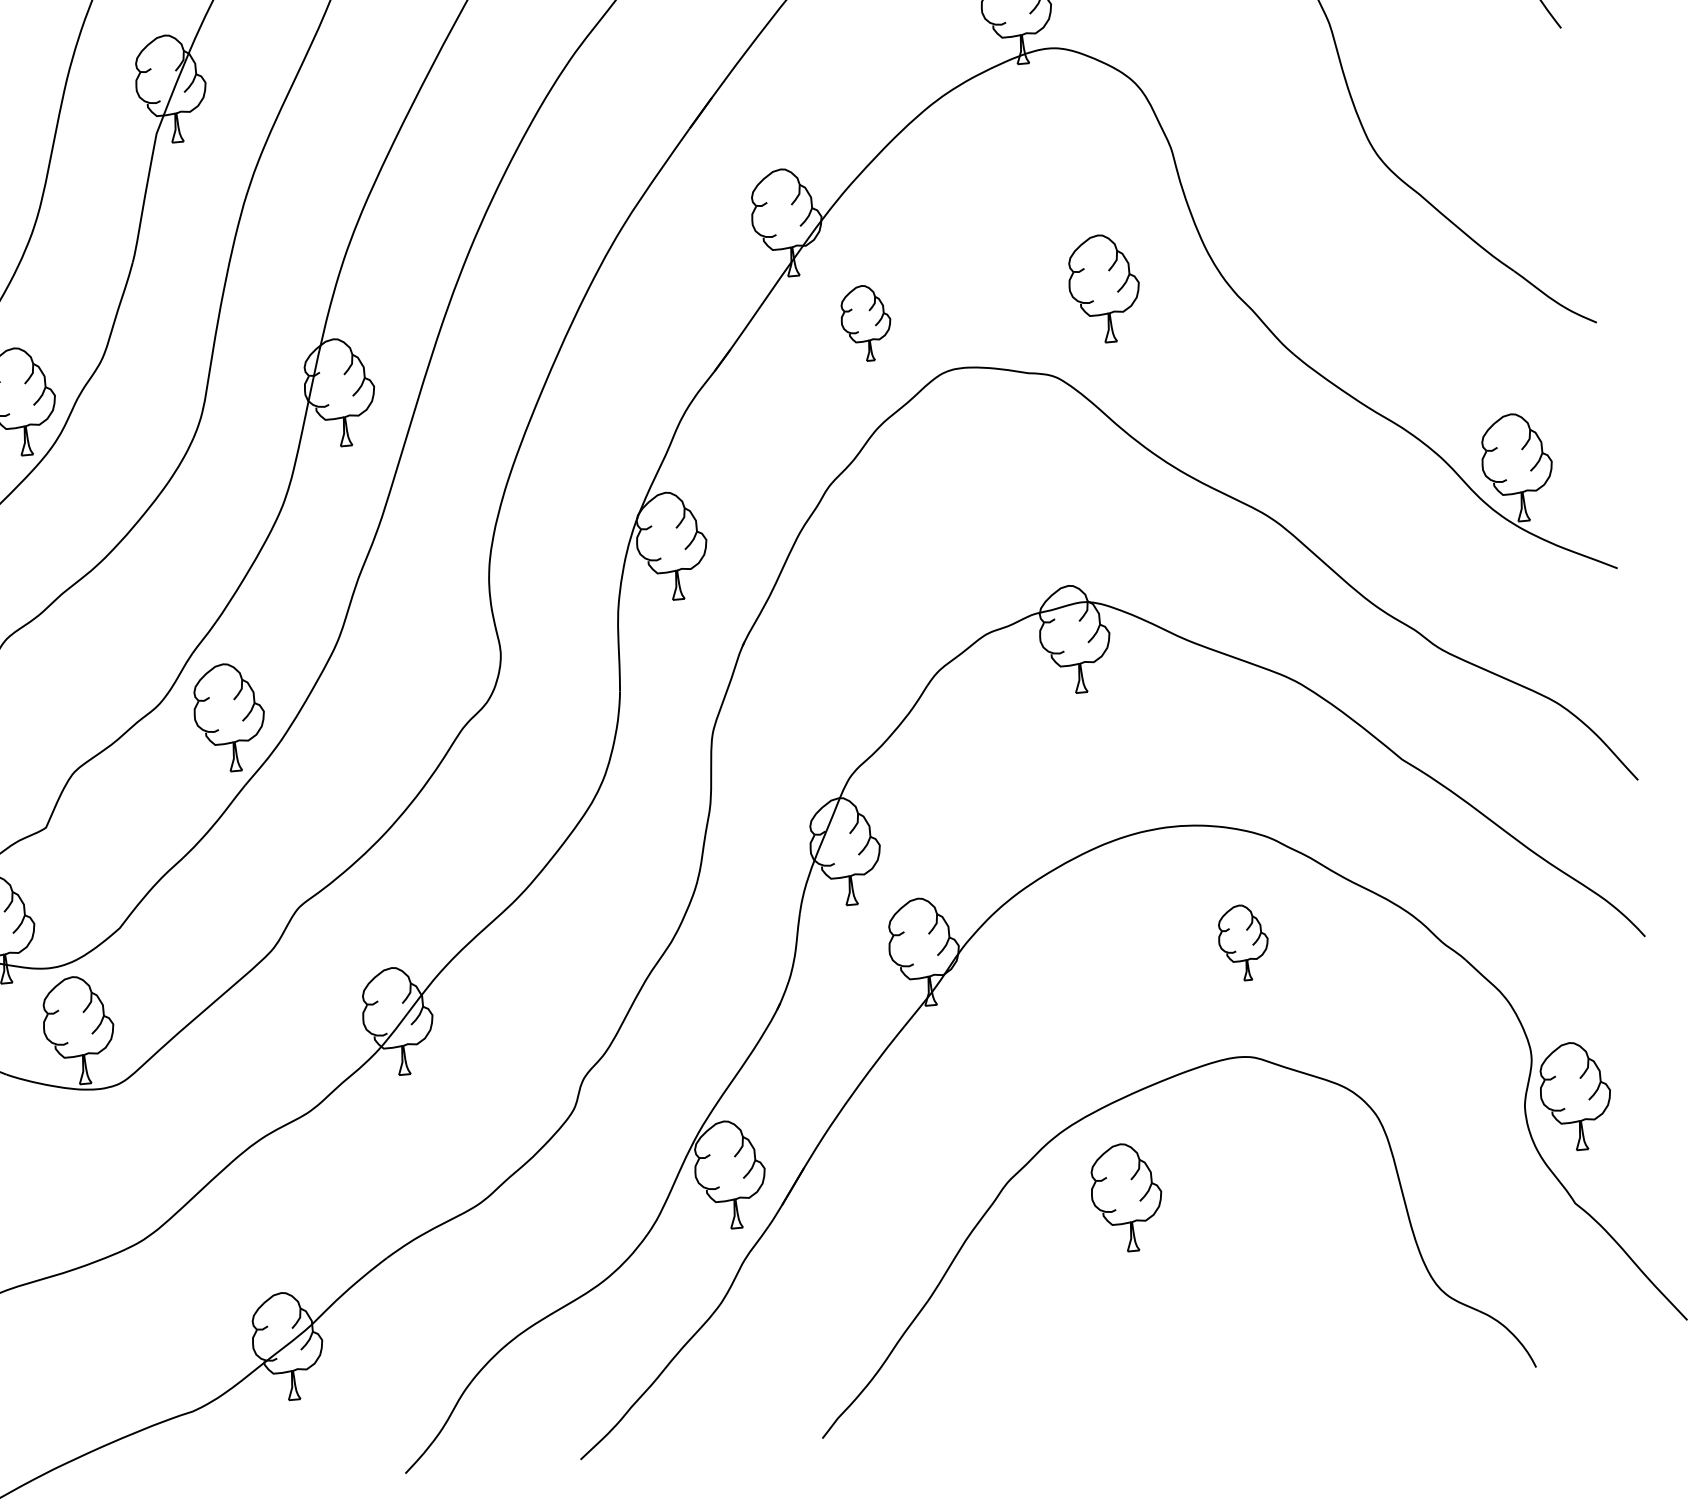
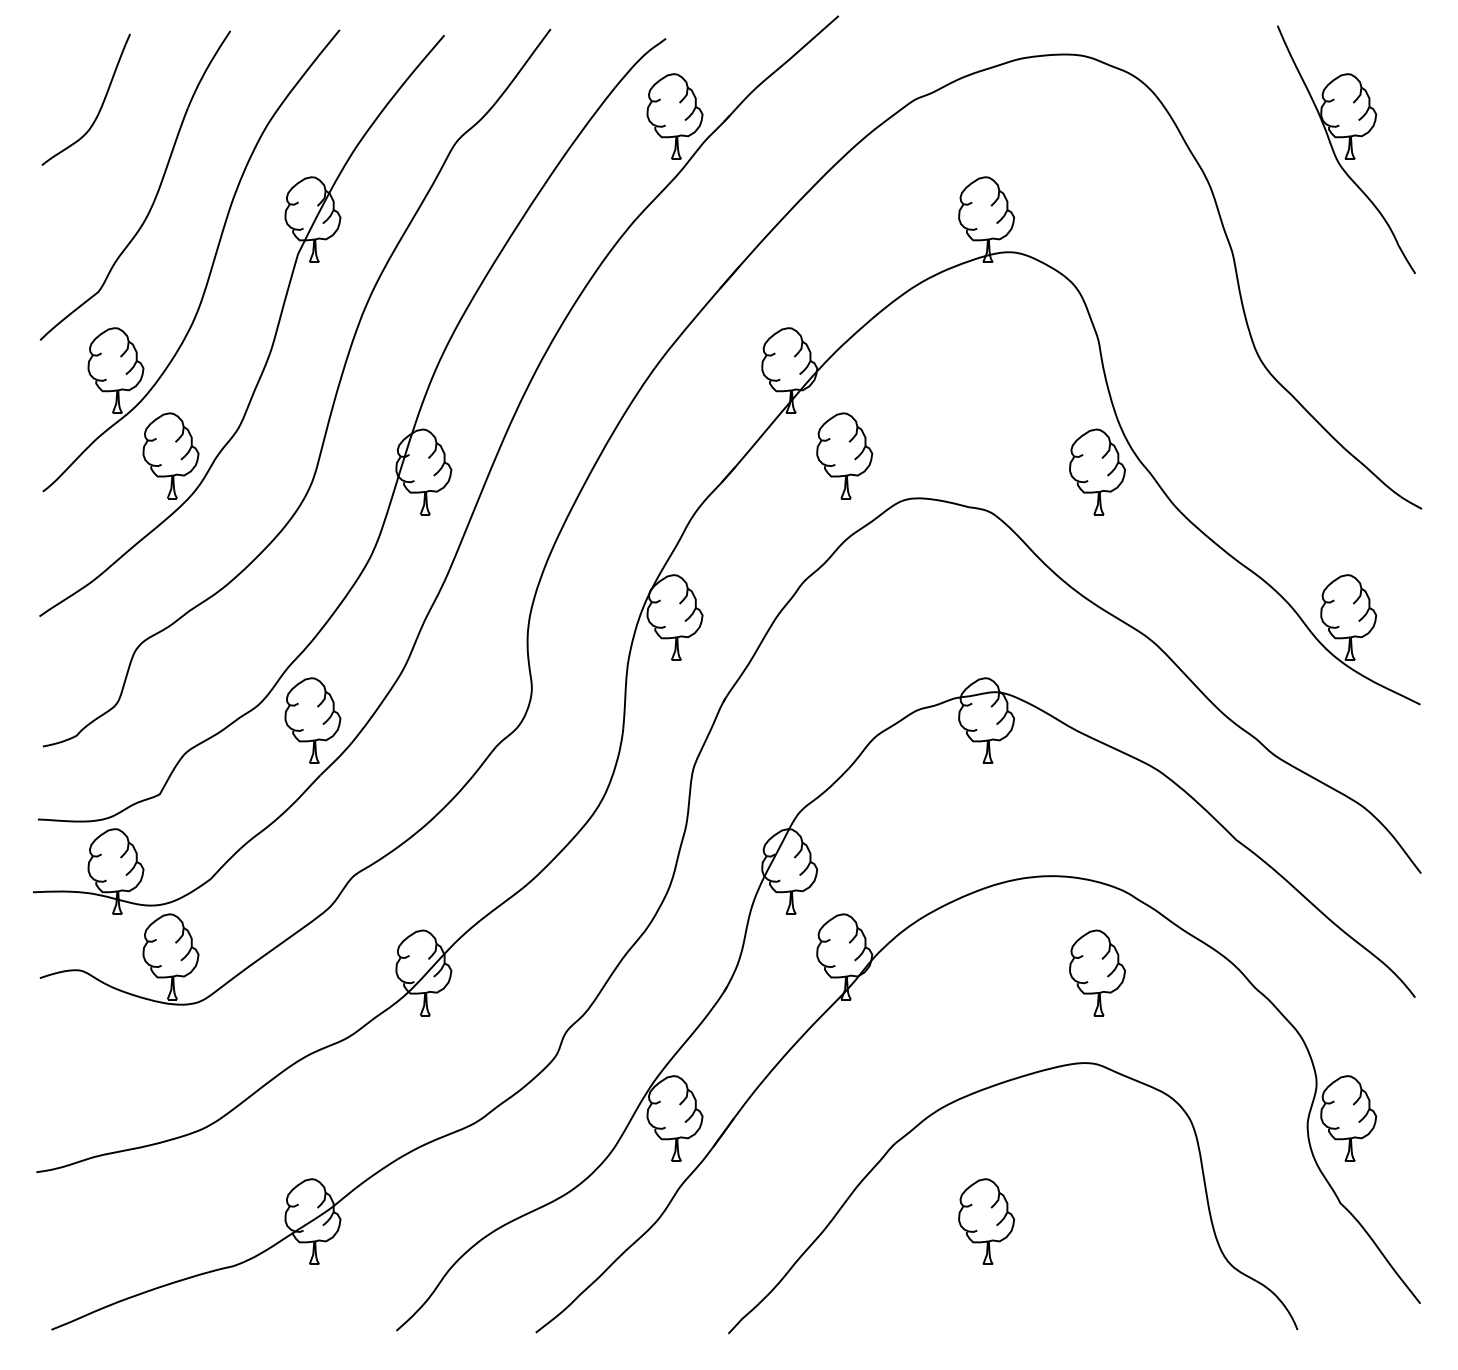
part: (1104, 287) -> (1097, 471), moved
part: (865, 322) -> (844, 455), size x1.43
part: (1243, 942) -> (1097, 972), size x1.43
part: (1126, 1197) -> (986, 1221), moved

